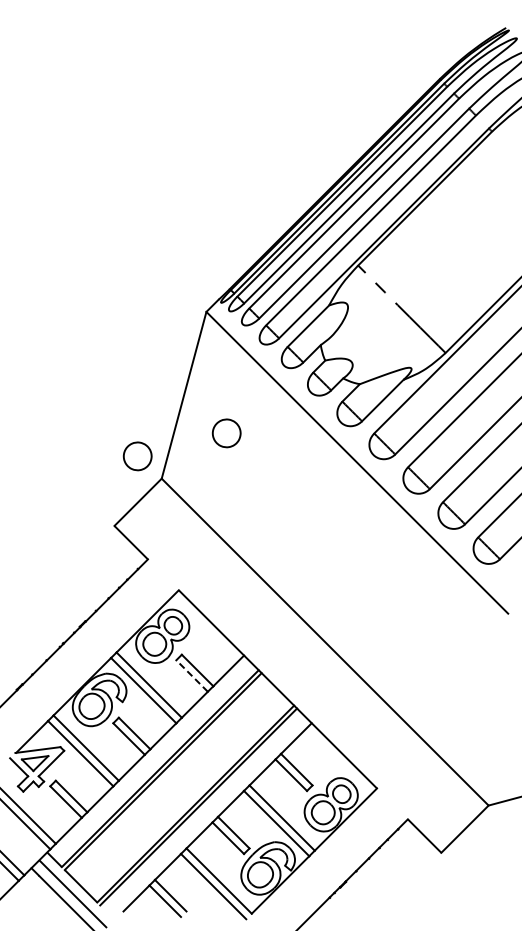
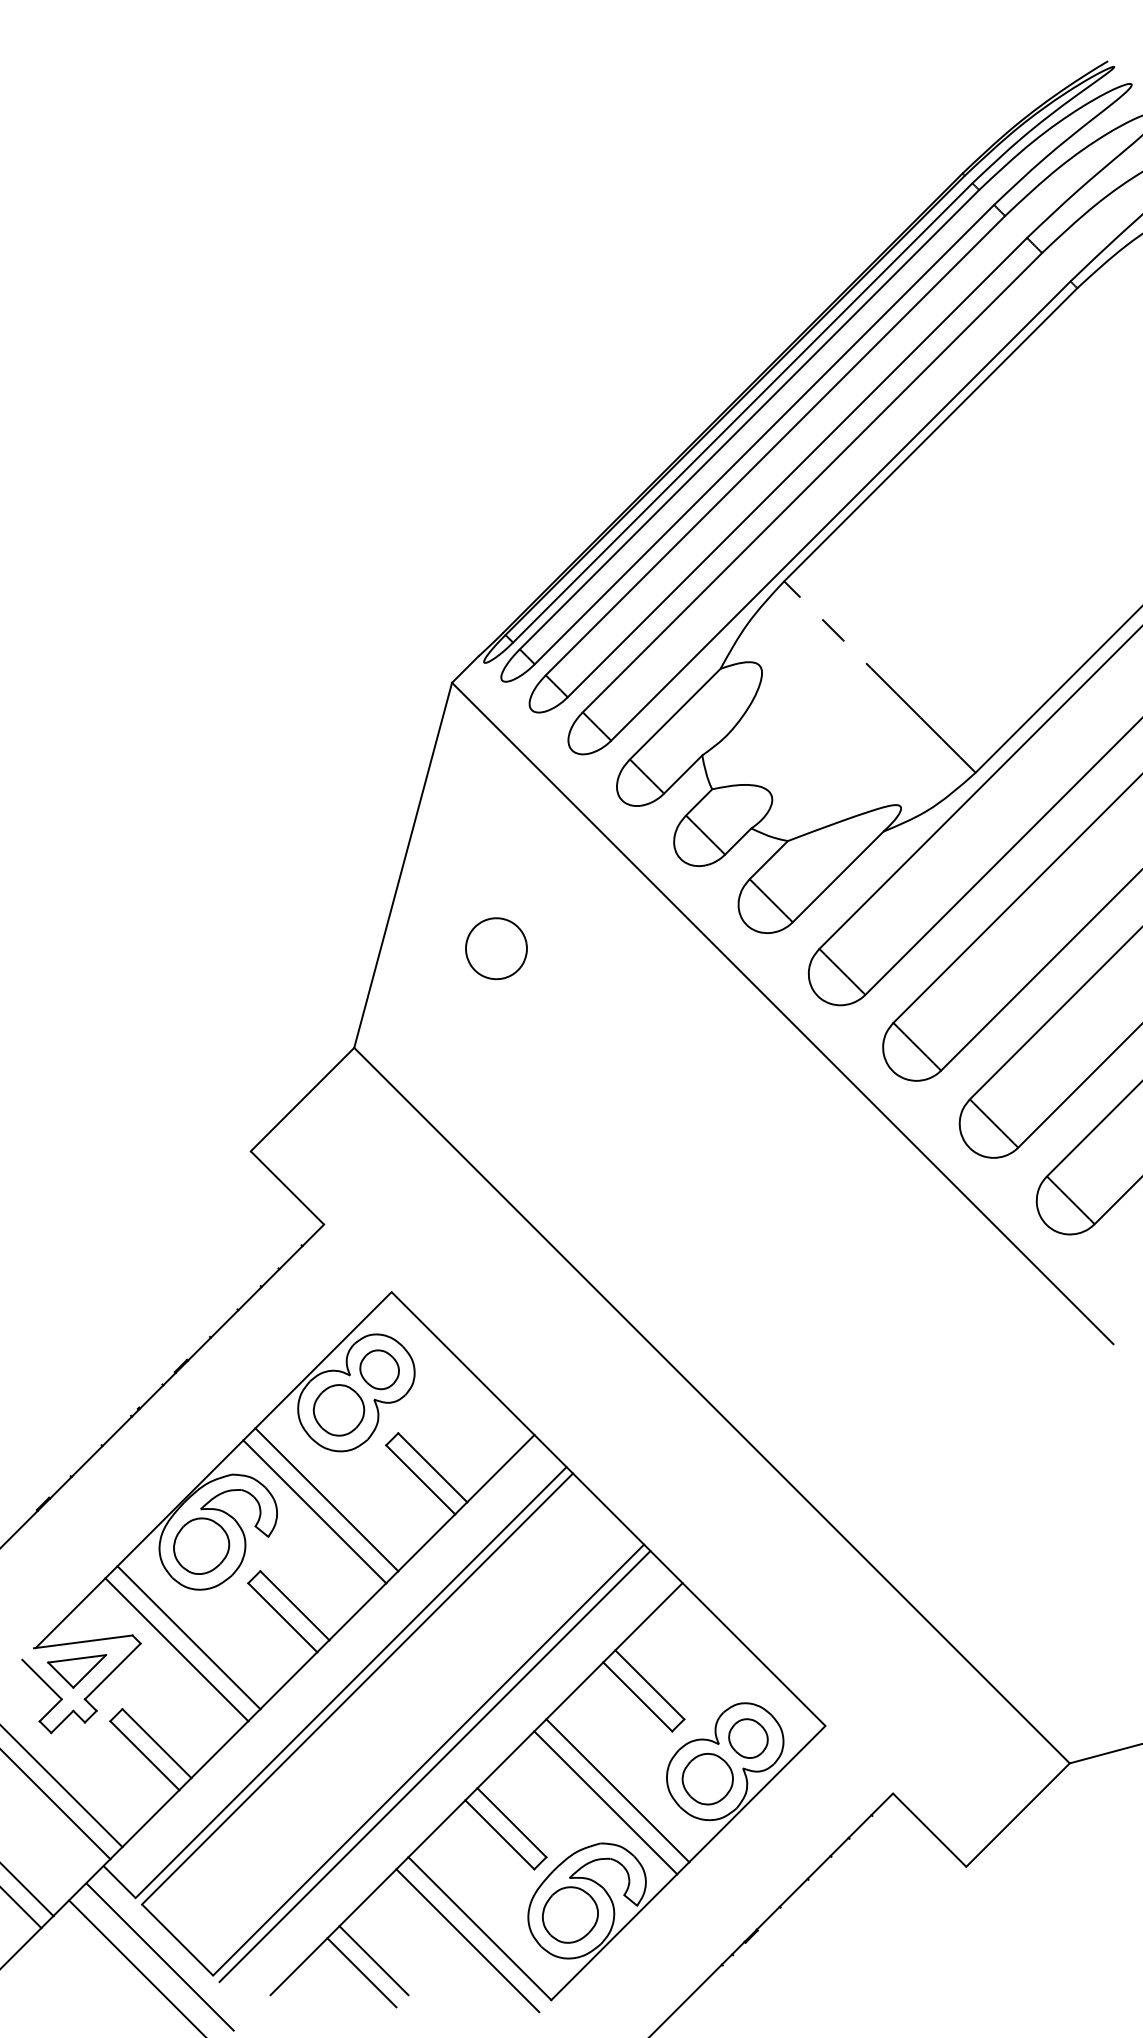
part: (137, 456) -> (301, 999), removed
line: (191, 675) -> (419, 1478), dashed -> solid

